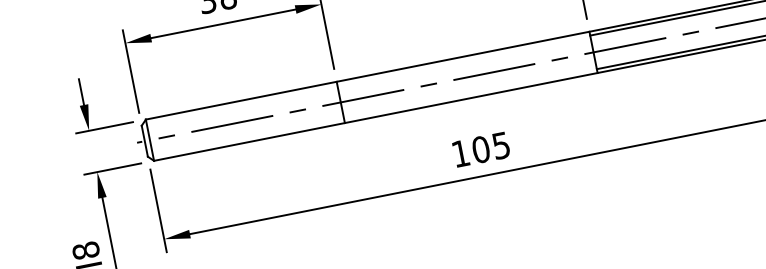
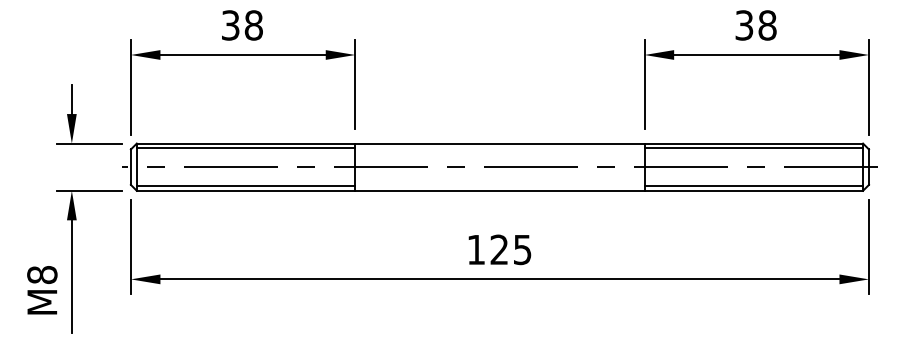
line: (241, 104) -> (245, 147), added
line: (248, 138) -> (245, 186), added
text: (481, 149) -> (499, 249), 105 -> 125

